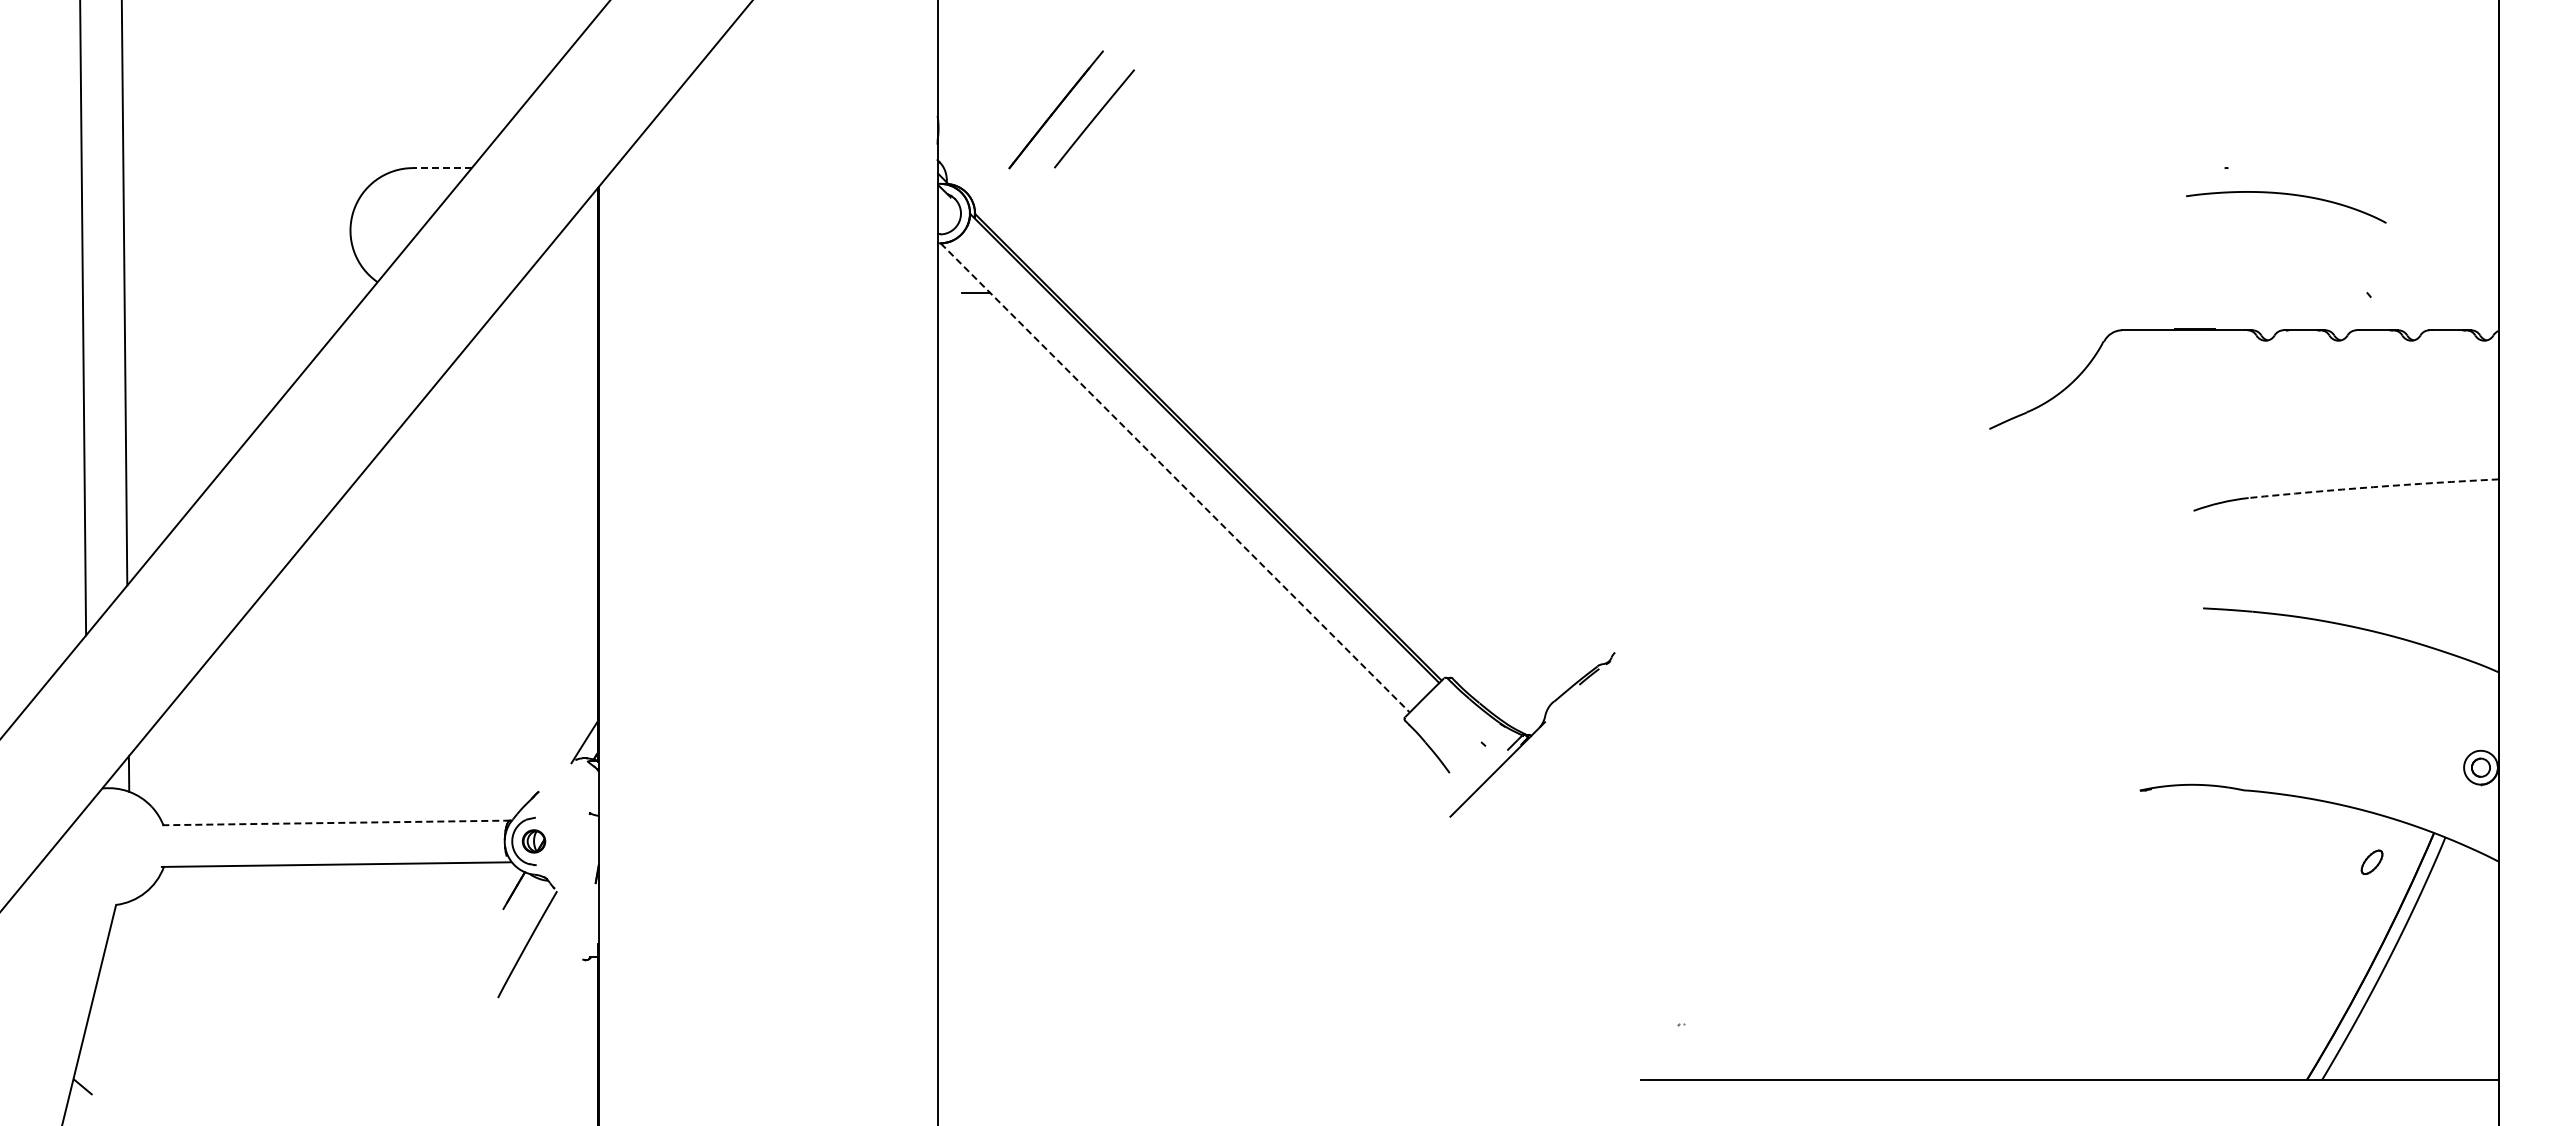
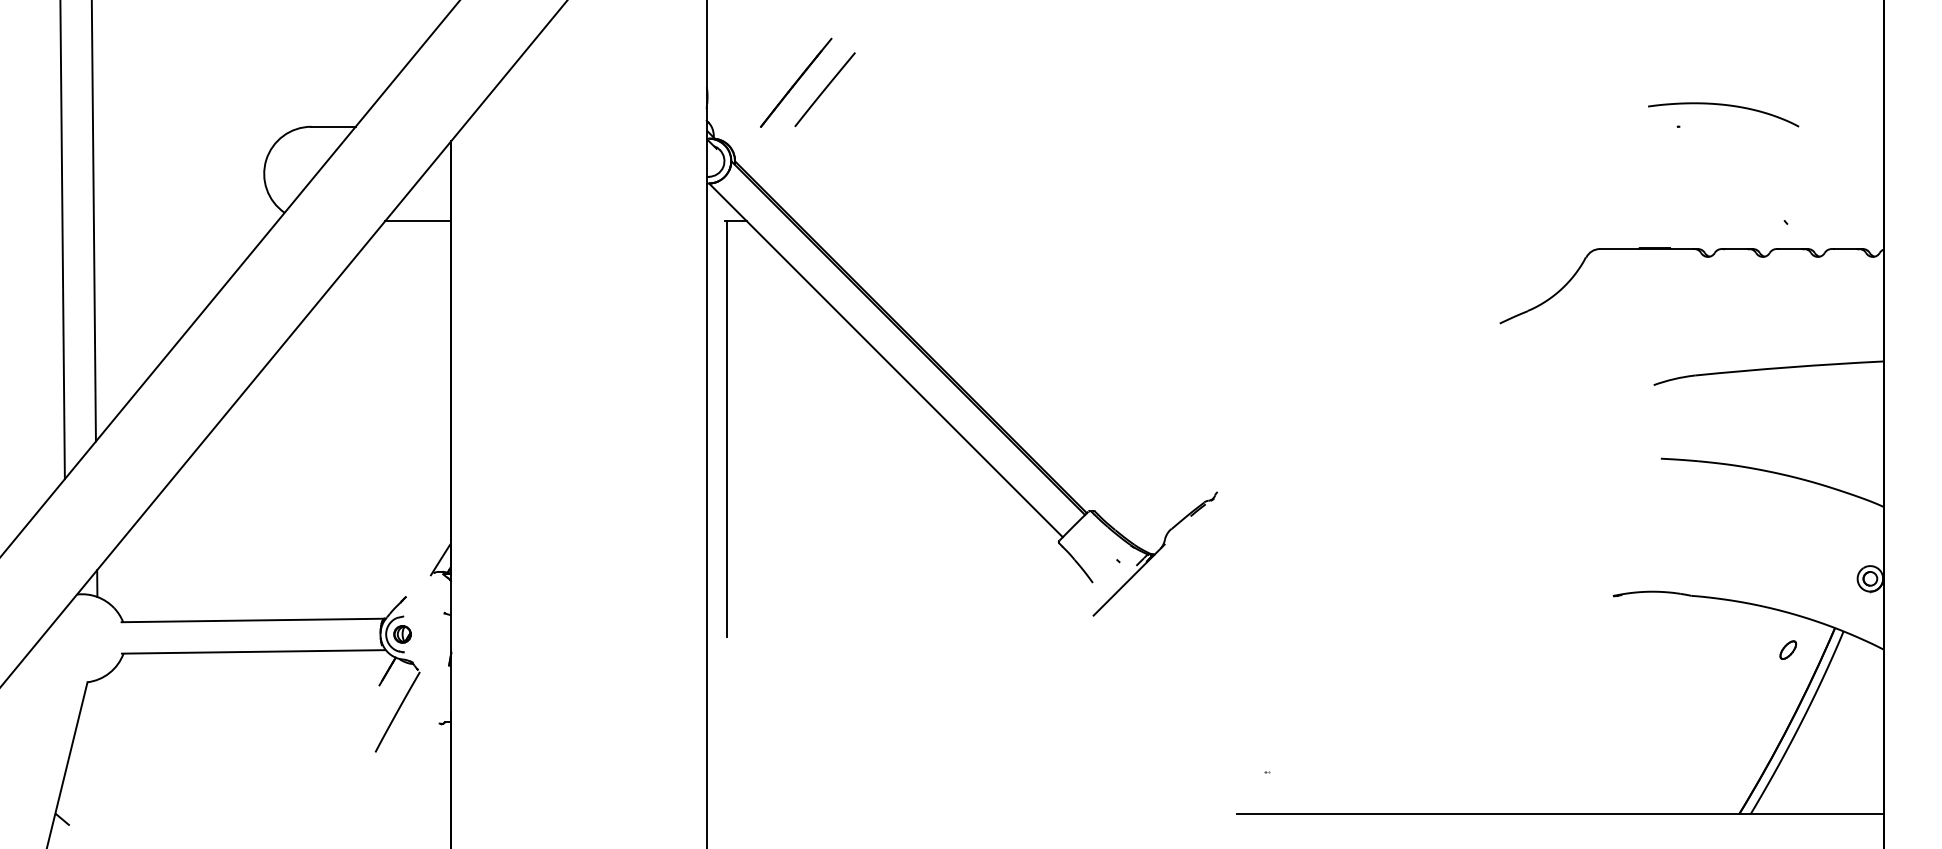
line: (441, 168) -> (332, 127), dashed -> solid
curve: (2288, 195) -> (1725, 105), moved
line: (554, 293) -> (418, 221), added
line: (1175, 478) -> (886, 360), dashed -> solid
arc: (2373, 487) -> (1789, 367), dashed -> solid
line: (964, 569) -> (727, 429), added
line: (335, 822) -> (252, 620), dashed -> solid

